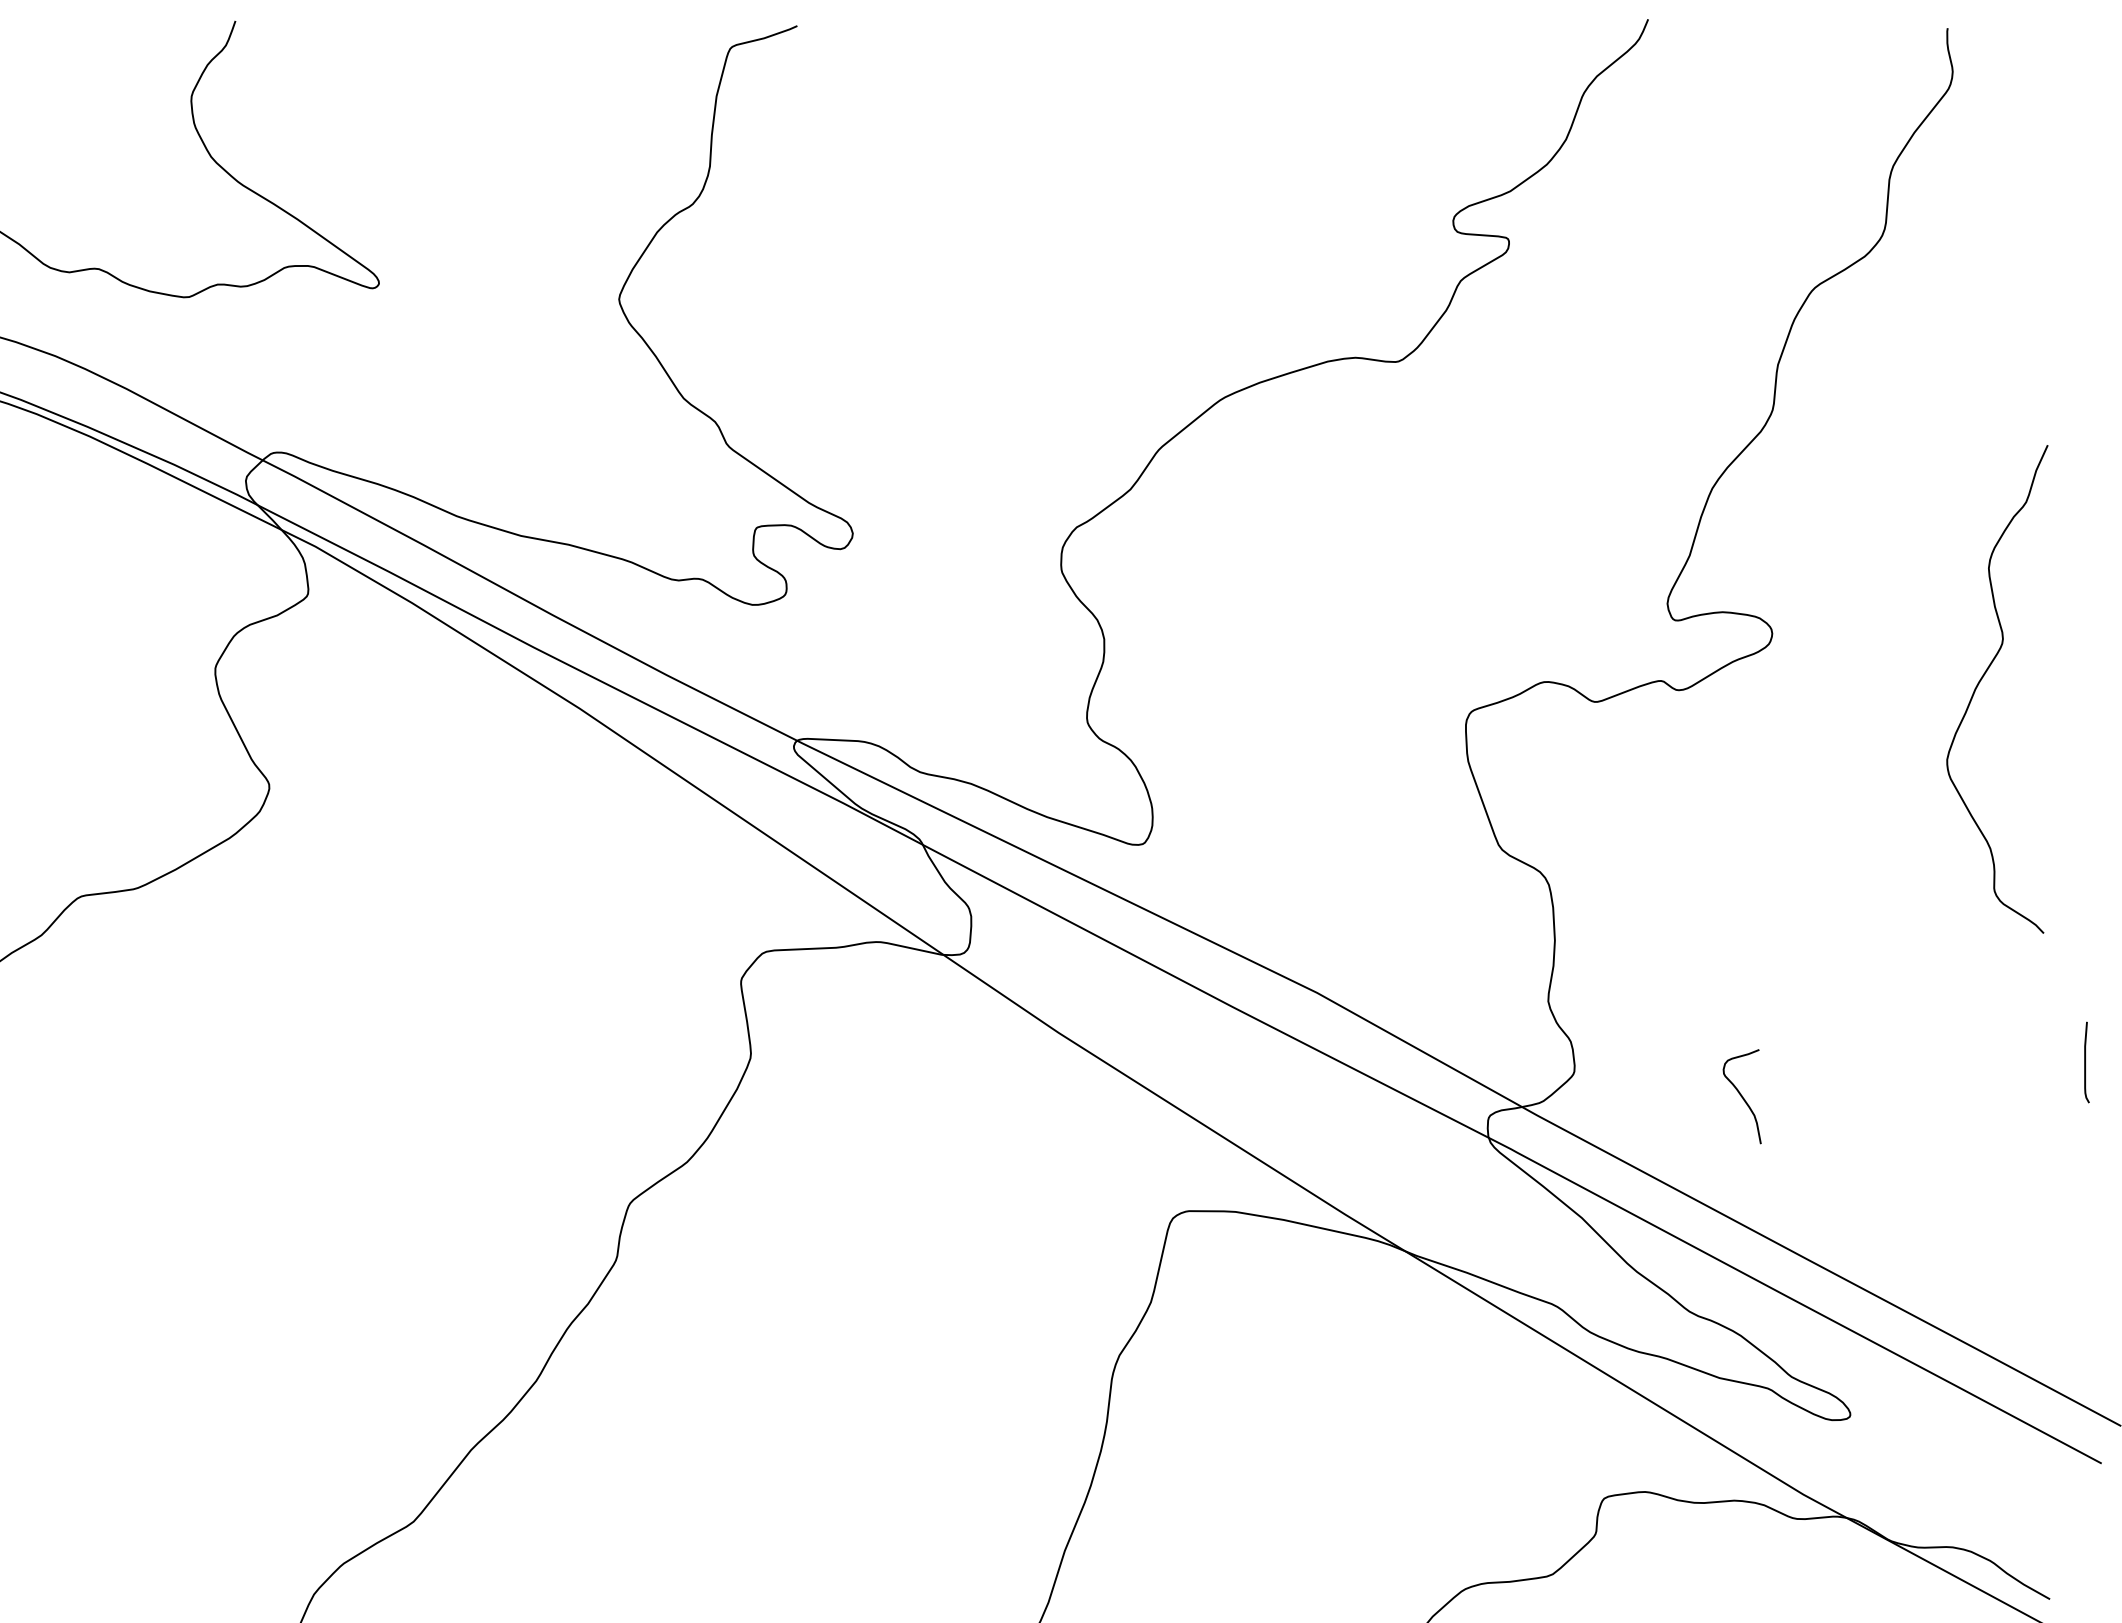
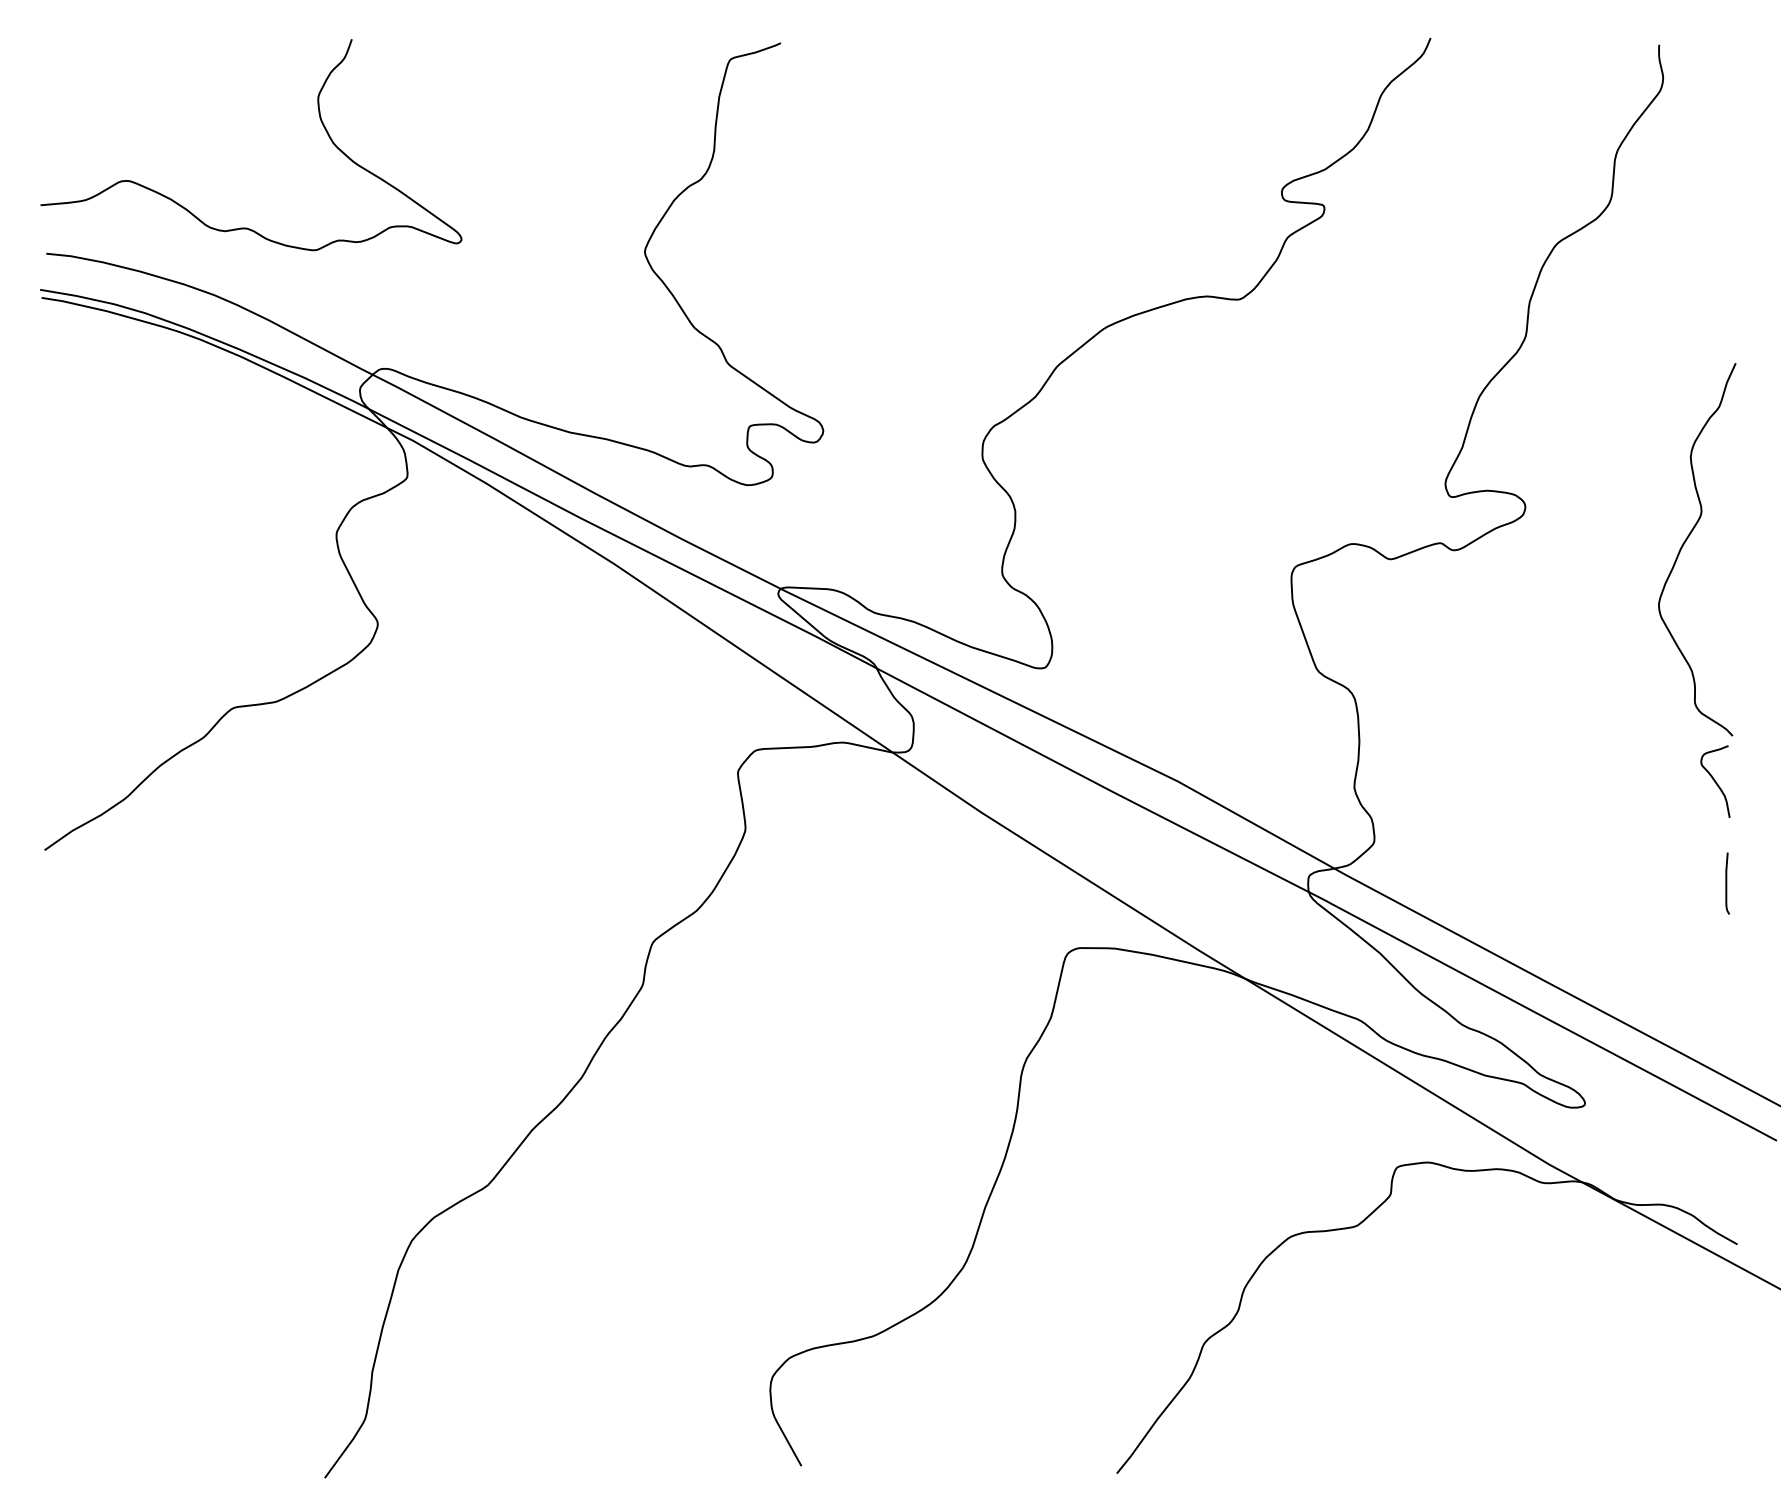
curve: (2086, 1062) -> (1727, 883), moved
curve: (1742, 1096) -> (1715, 781), moved

